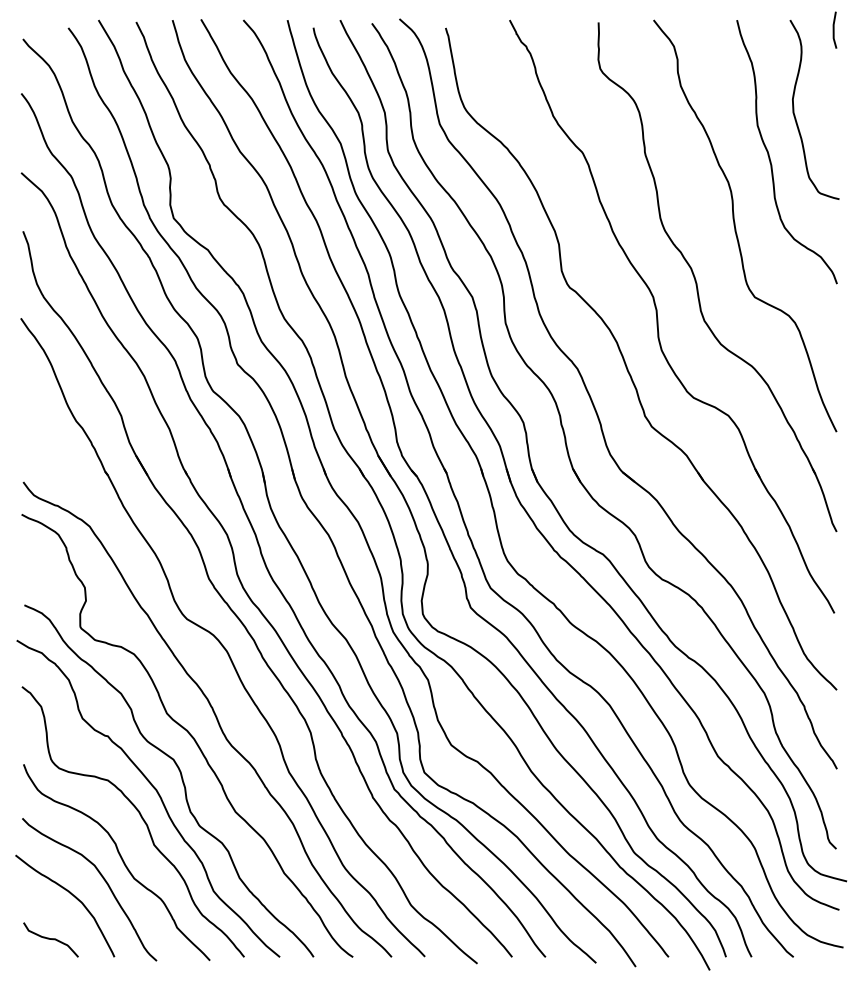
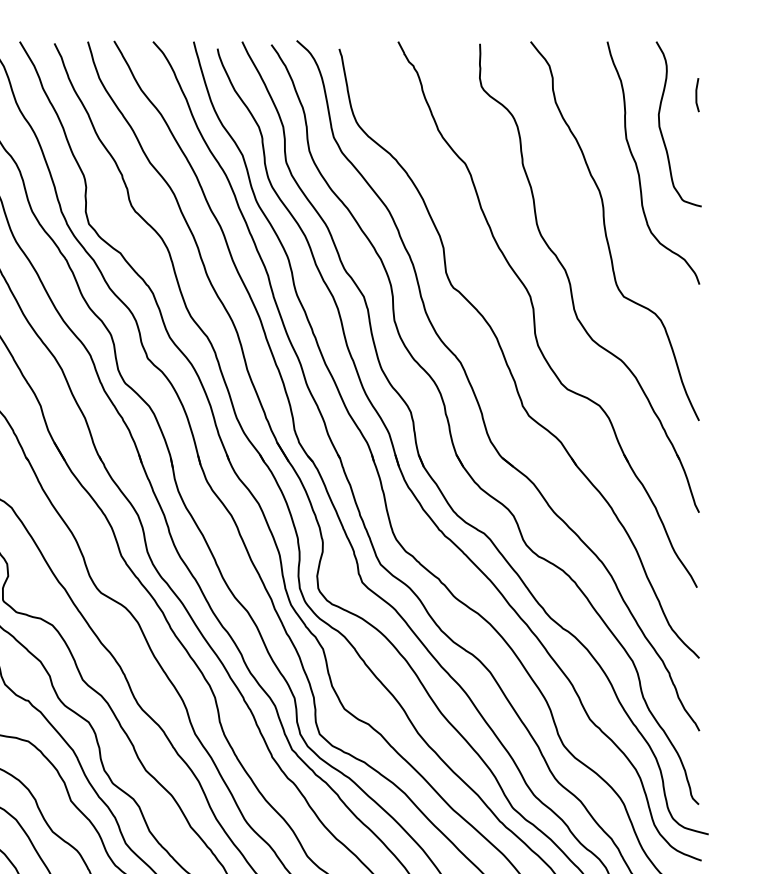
line: (834, 29) -> (697, 94), moved

